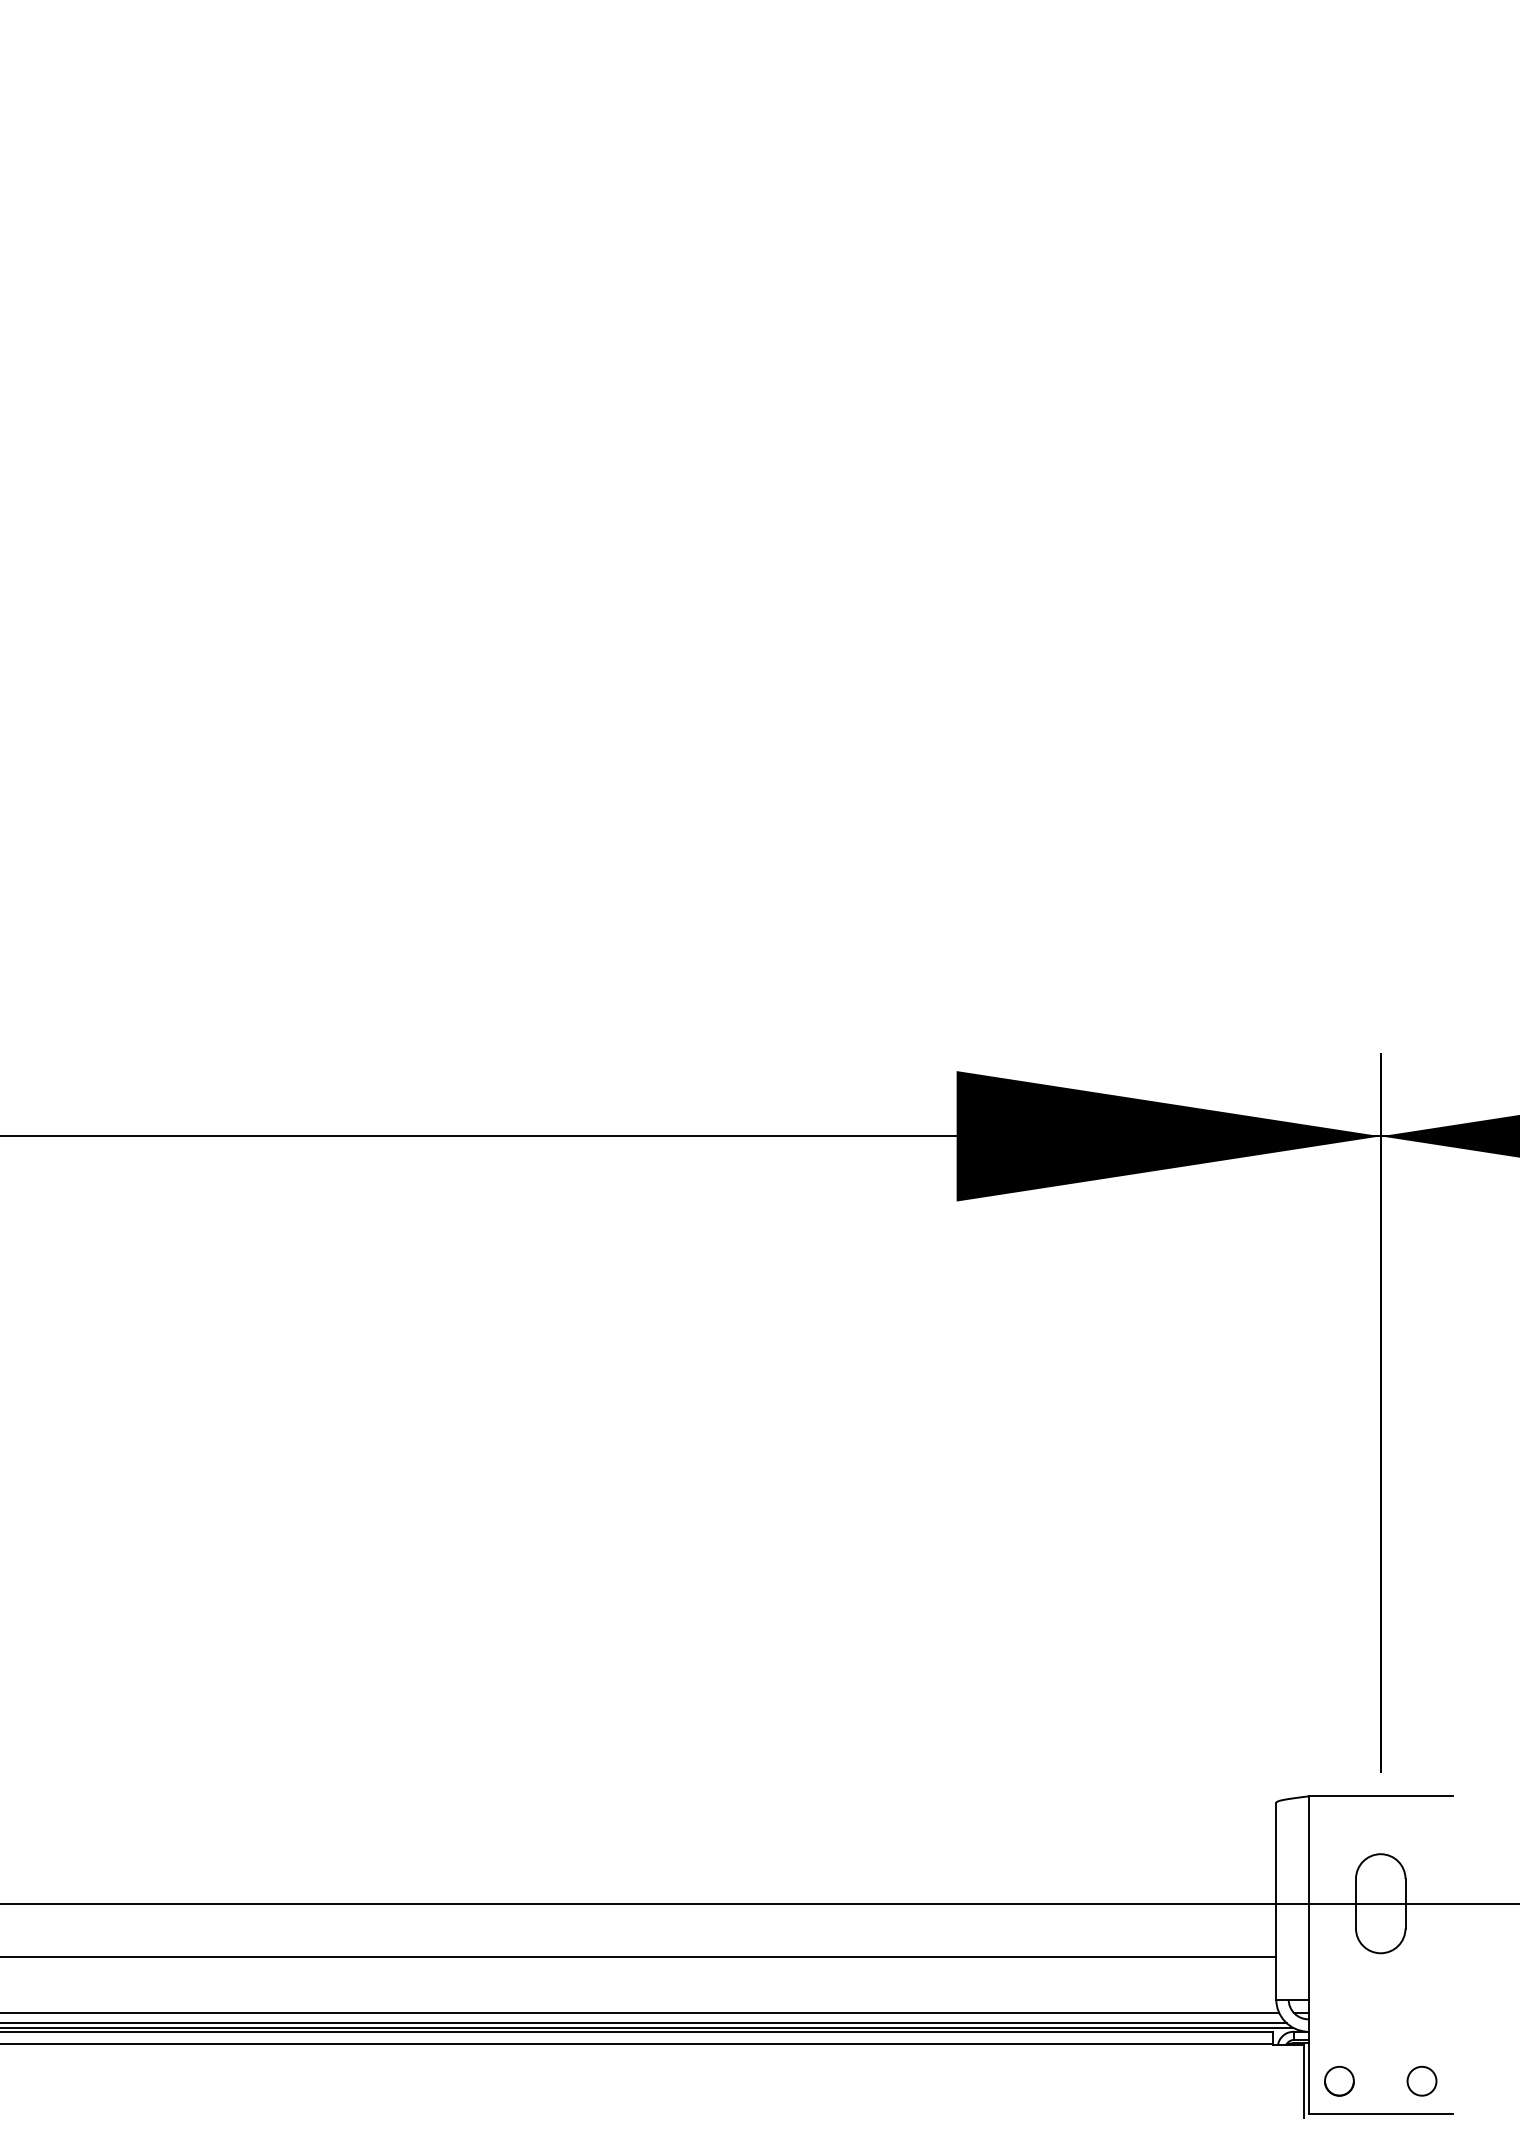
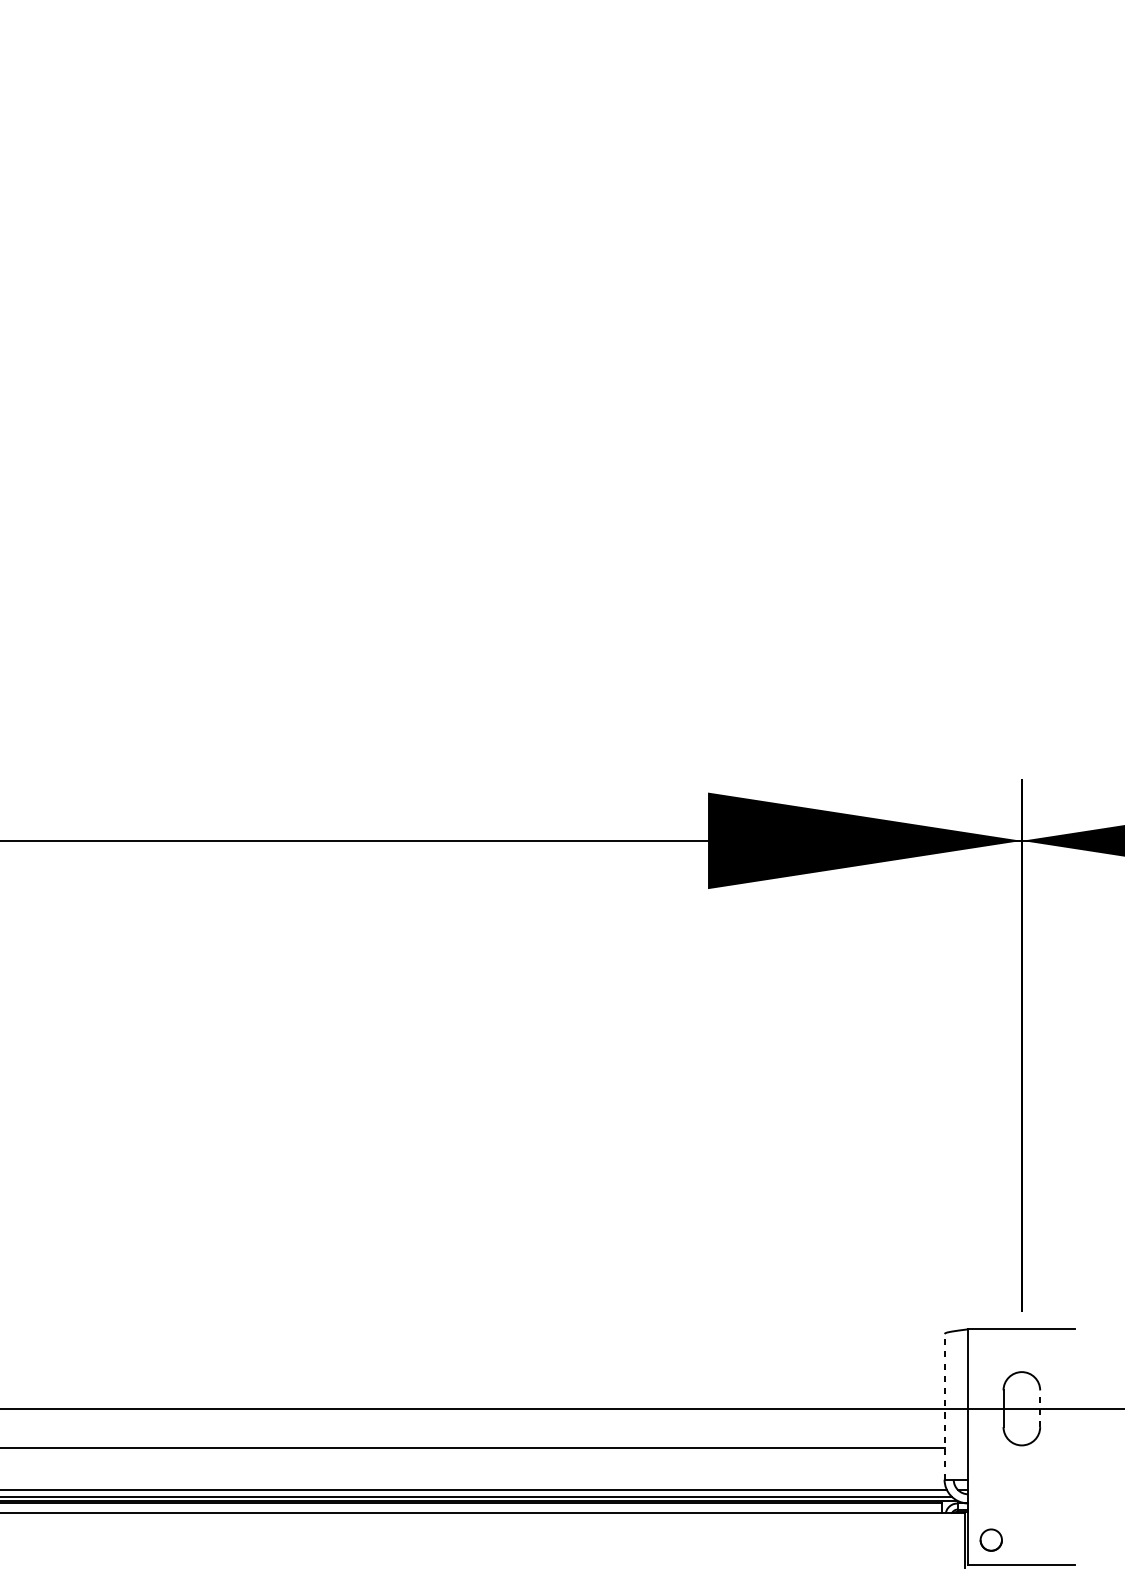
line: (1276, 1900) -> (944, 1406), solid -> dashed
line: (1405, 1903) -> (1040, 1408), solid -> dashed
circle: (1421, 2080) -> (1052, 1539), removed

